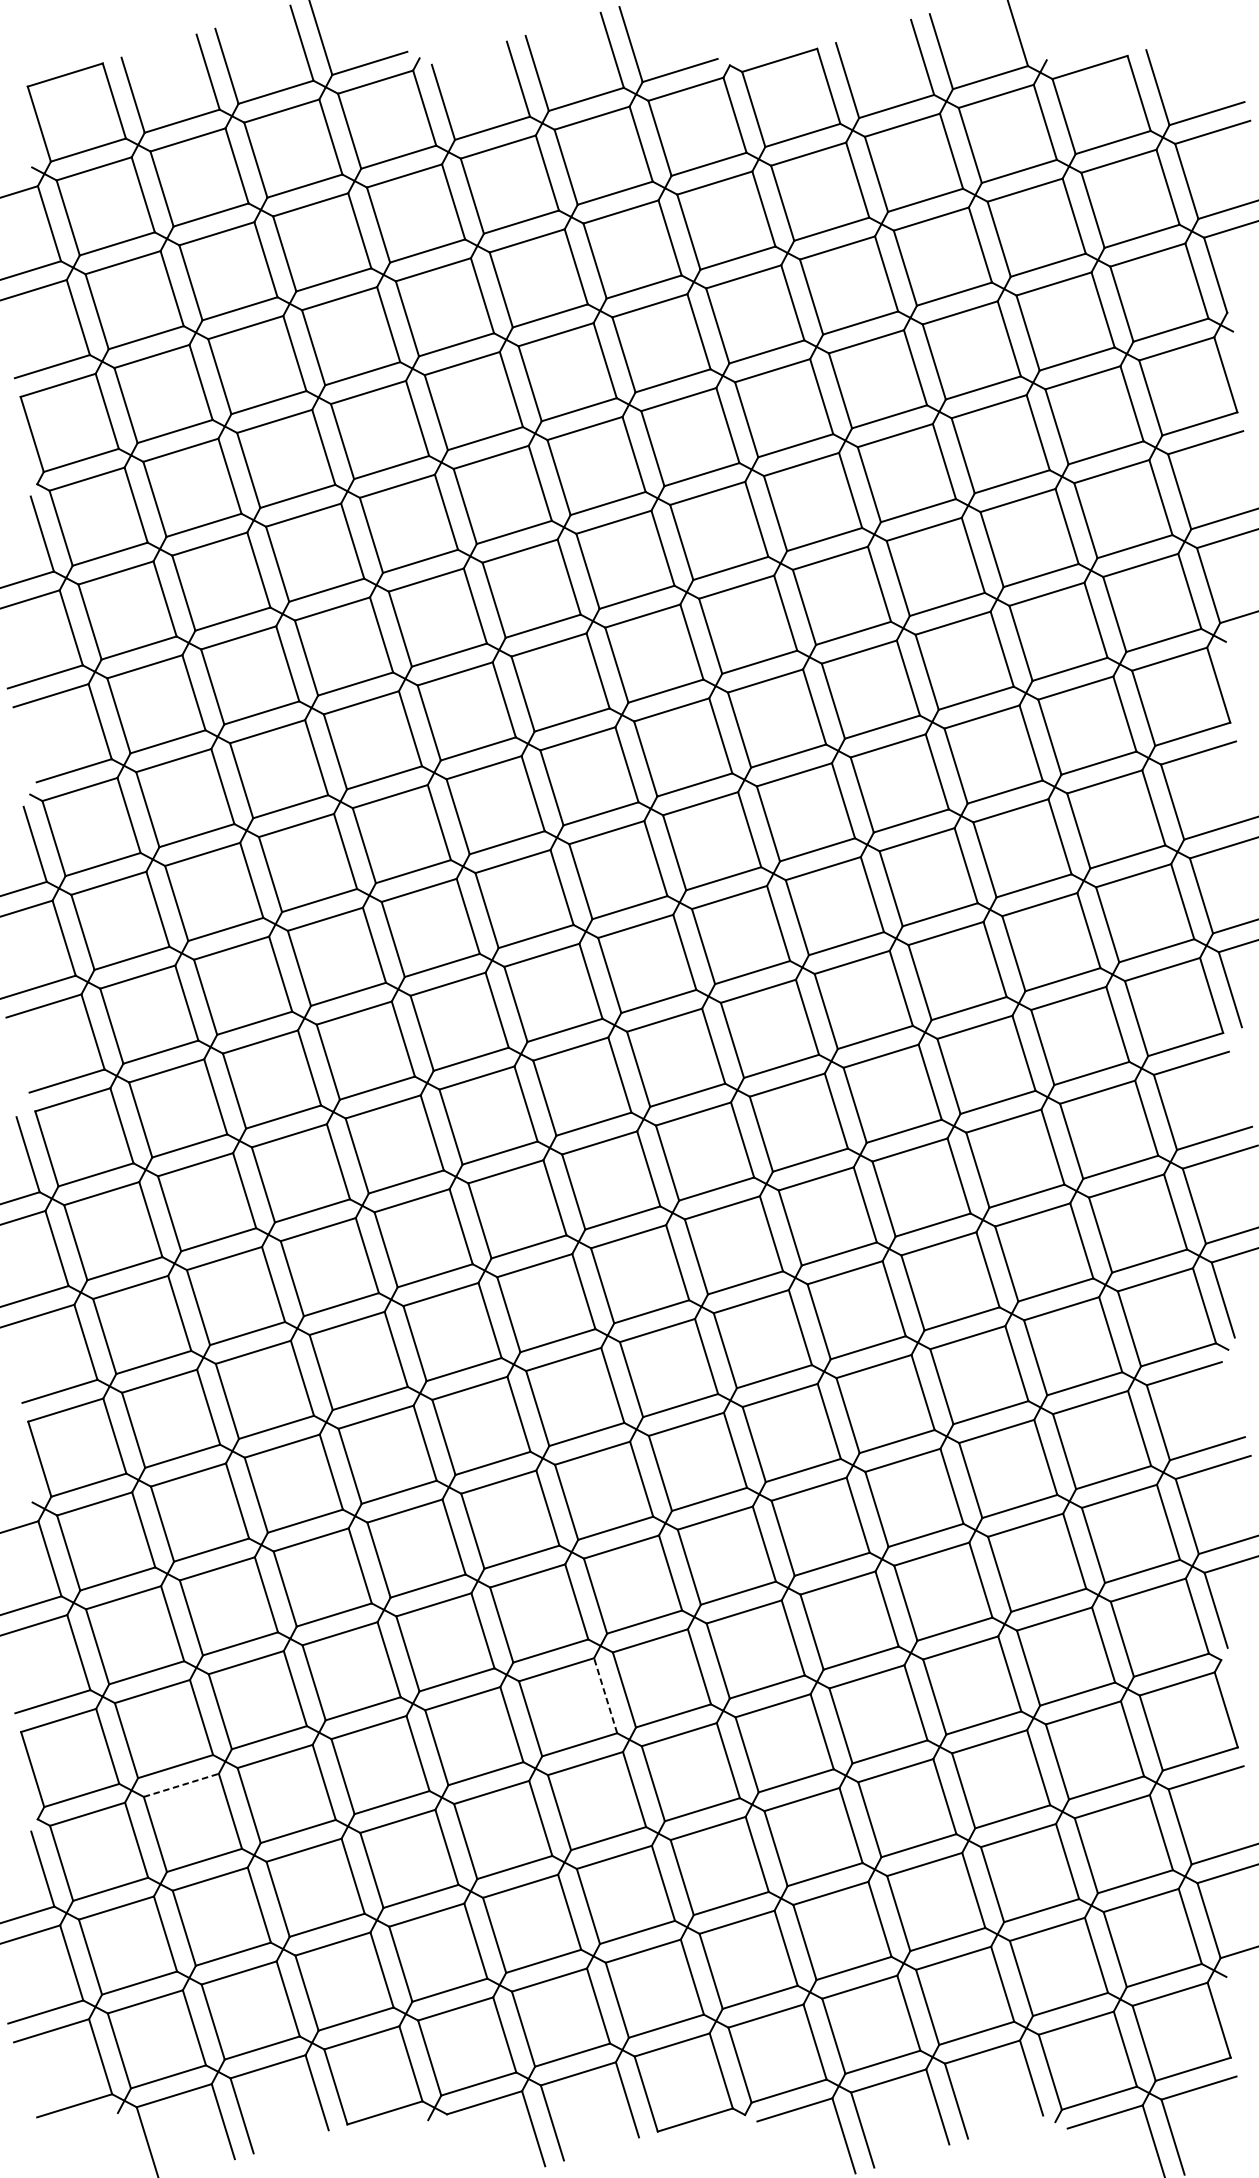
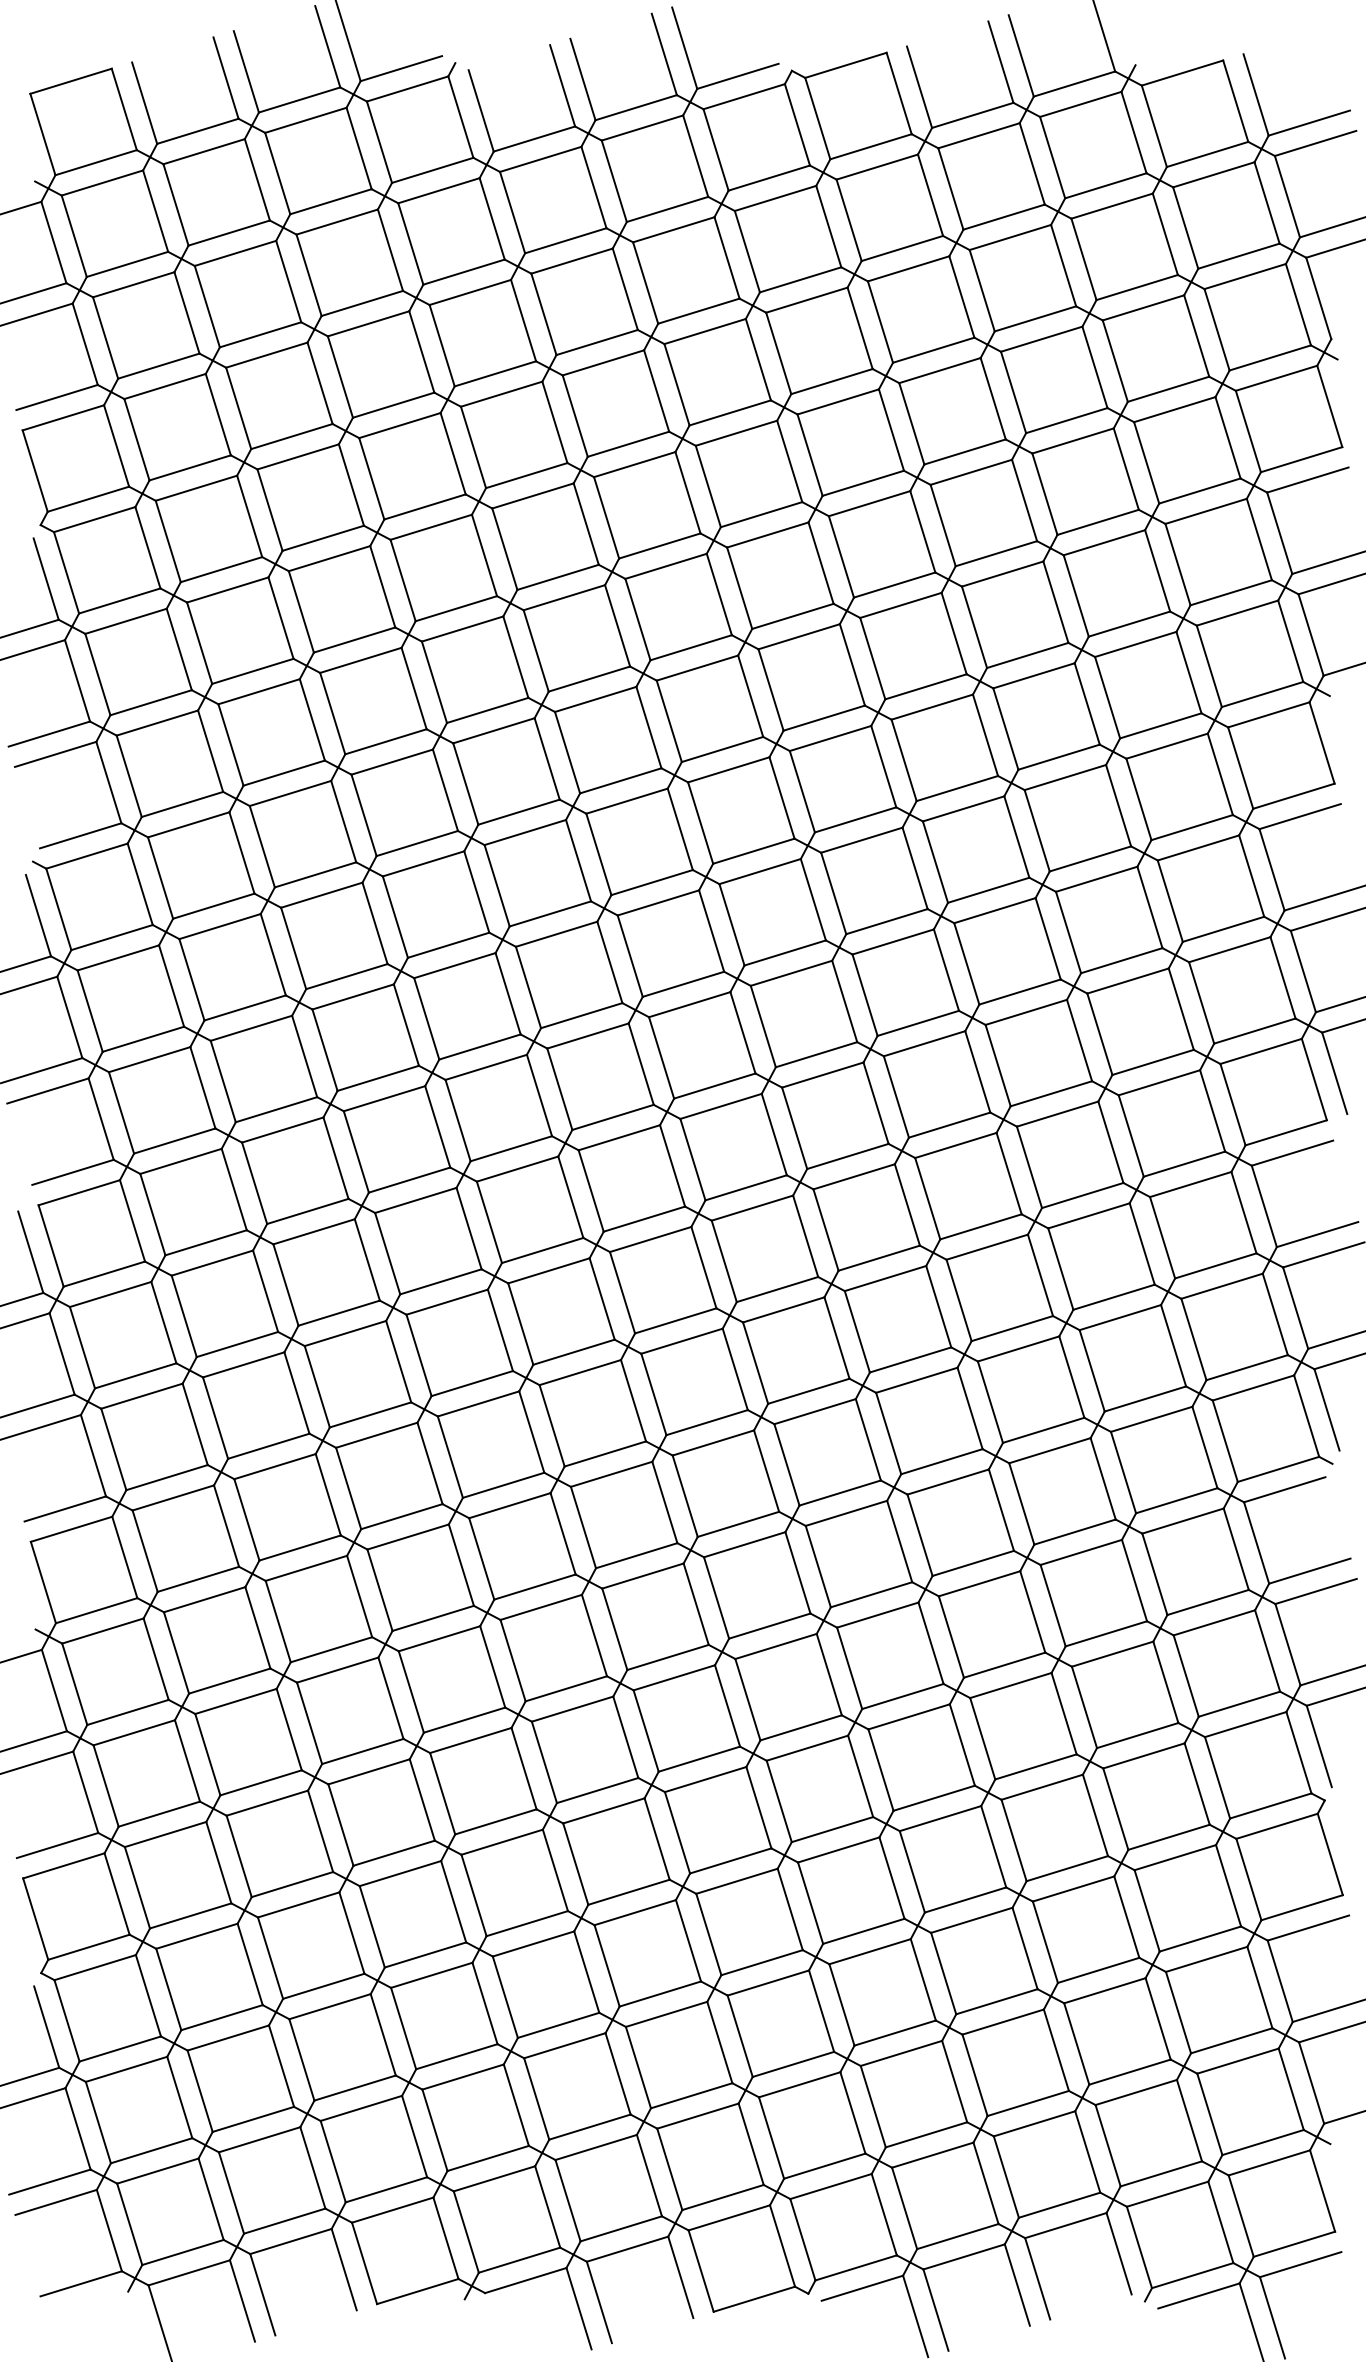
line: (605, 1696) -> (657, 1839), dashed -> solid
line: (180, 1785) -> (196, 1936), dashed -> solid

